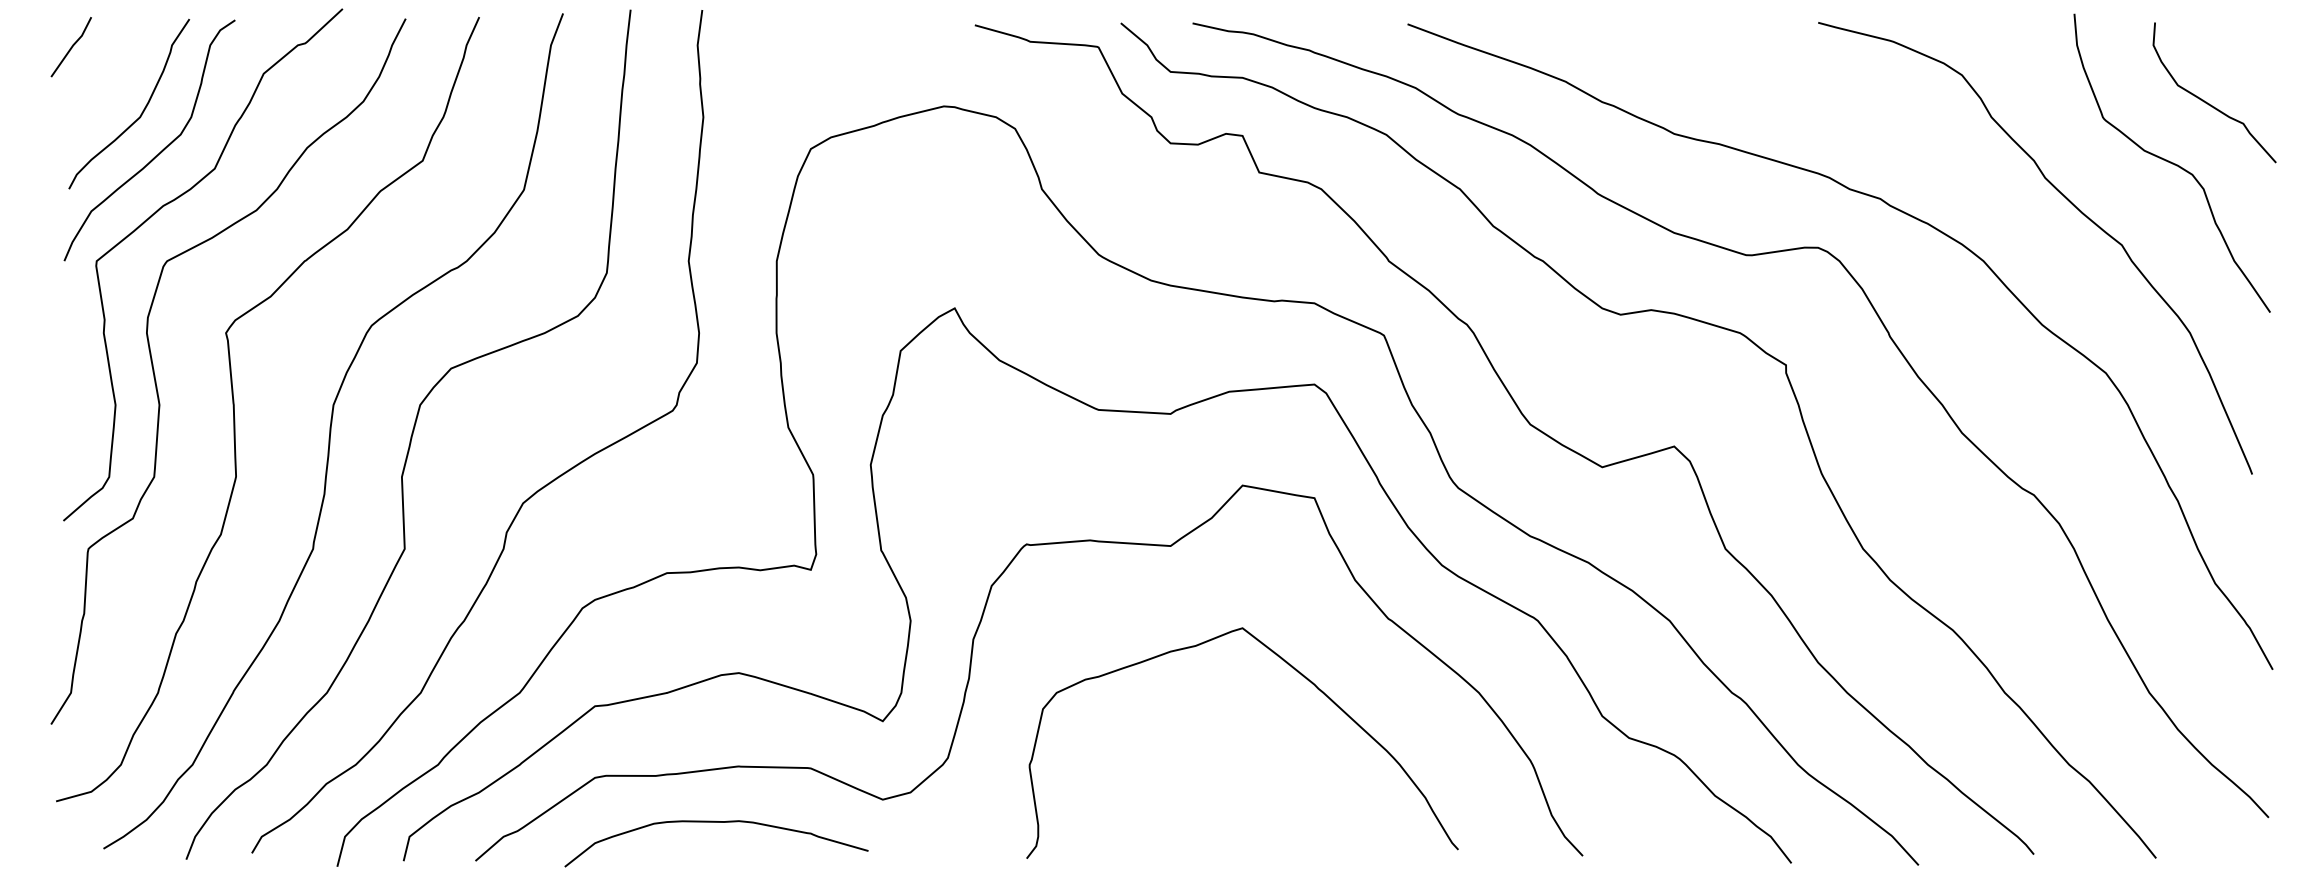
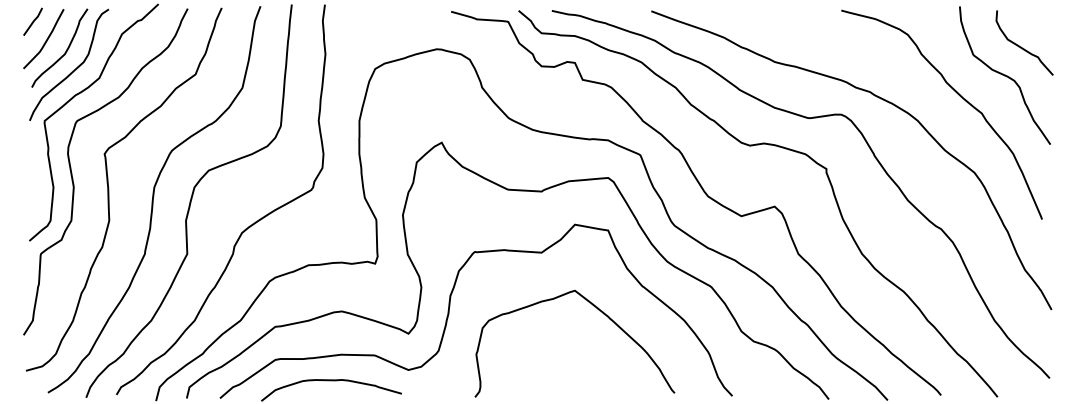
curve: (98, 87) -> (45, 40), added

